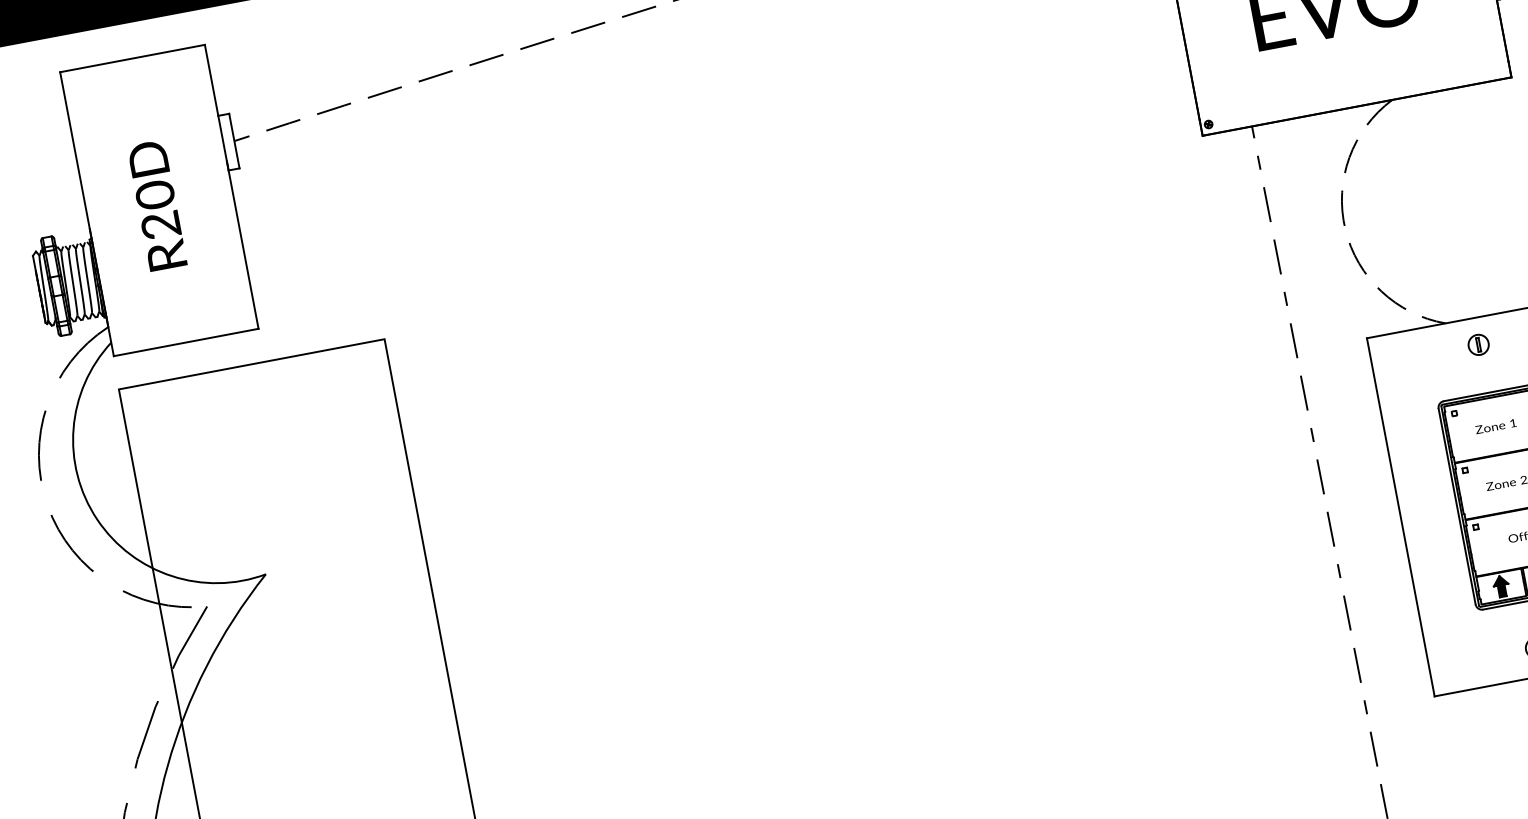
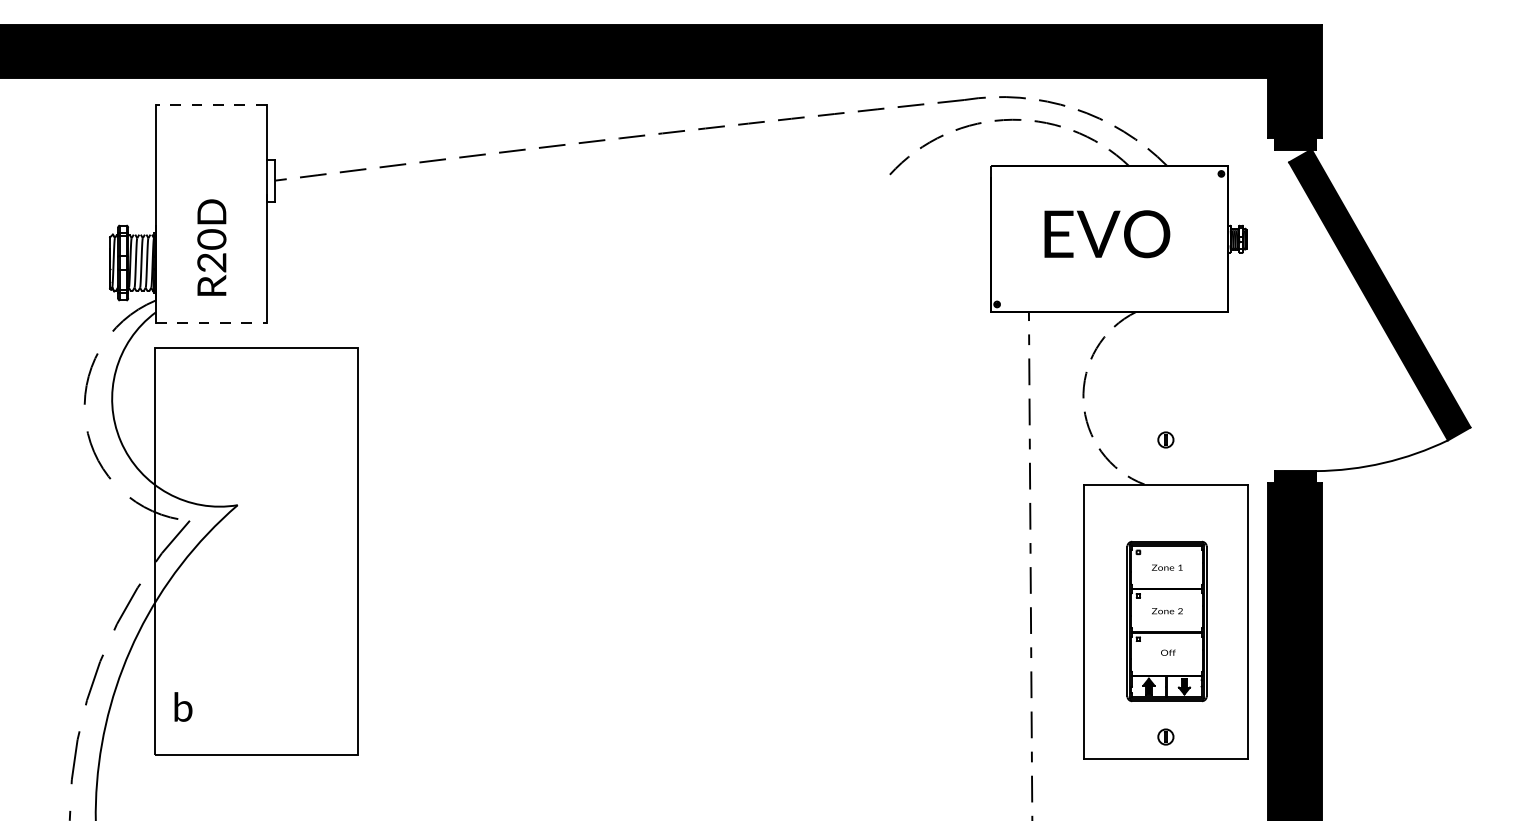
line: (131, 58) -> (210, 105), solid -> dashed
text: (156, 205) -> (211, 247), moved
line: (186, 342) -> (211, 322), solid -> dashed
part: (1478, 344) -> (1165, 439), moved

